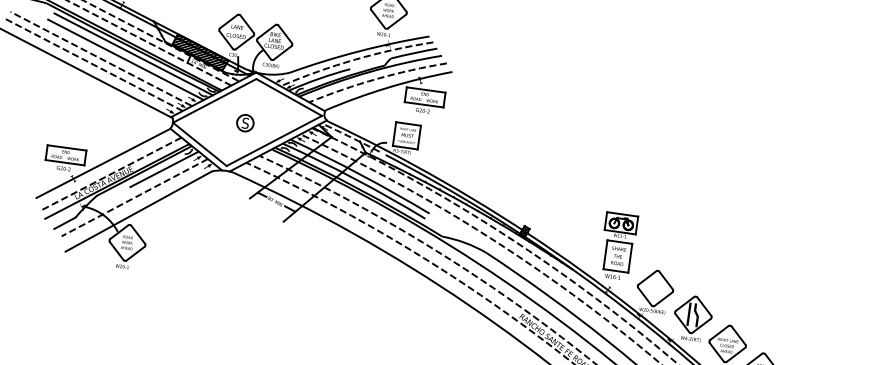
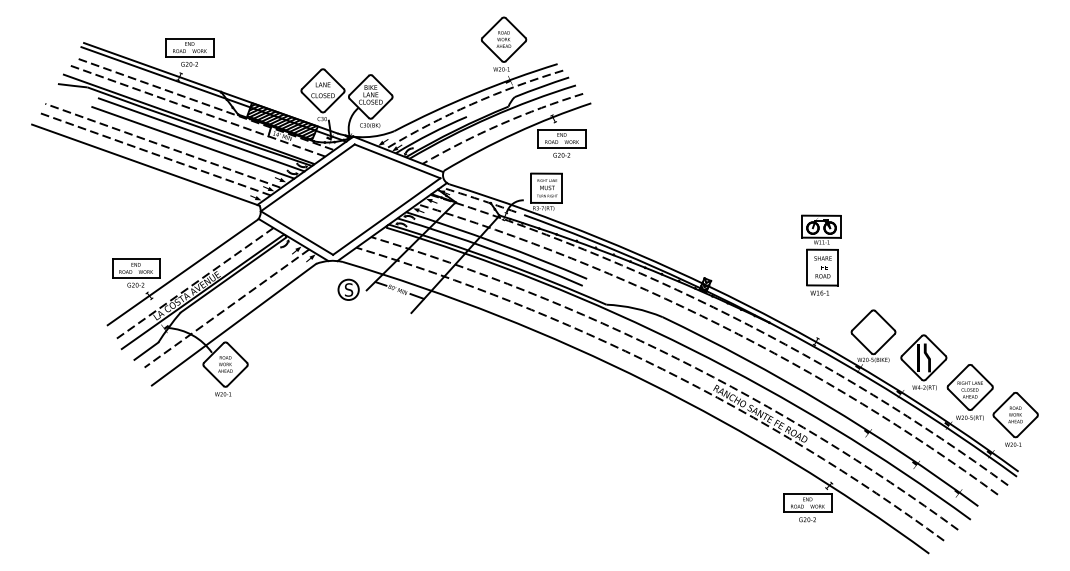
part: (245, 122) -> (348, 289), moved
line: (163, 169) -> (257, 269), removed
part: (618, 245) -> (821, 254), moved

